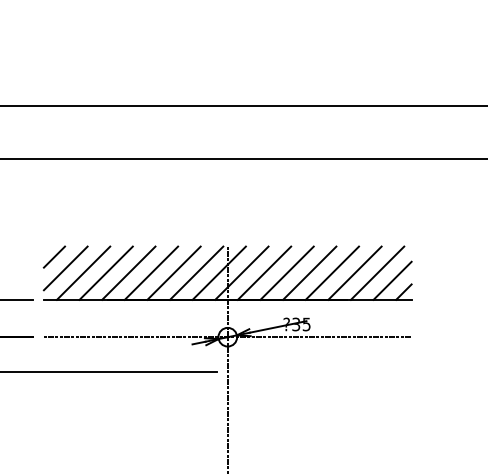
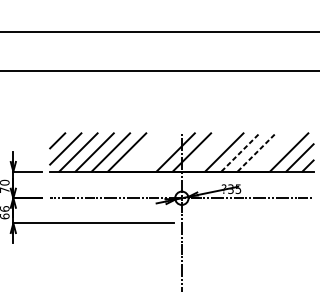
line: (173, 272) -> (142, 151), removed
line: (196, 272) -> (159, 151), removed
line: (264, 272) -> (208, 151), removed
line: (354, 272) -> (272, 151), removed
line: (309, 273) -> (240, 152), solid -> dashed
line: (332, 273) -> (256, 152), solid -> dashed

